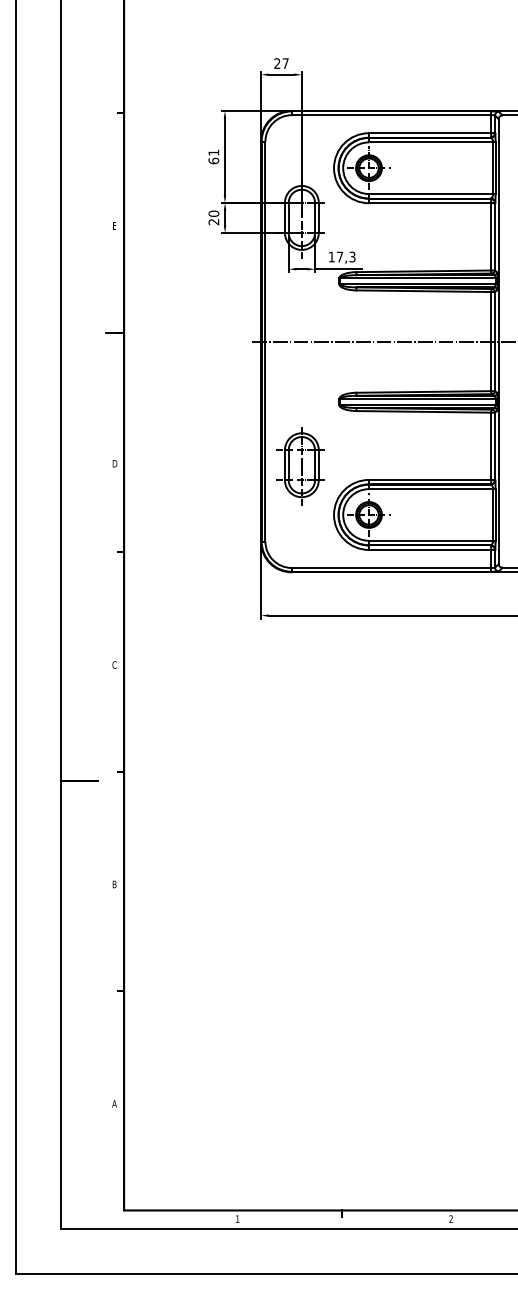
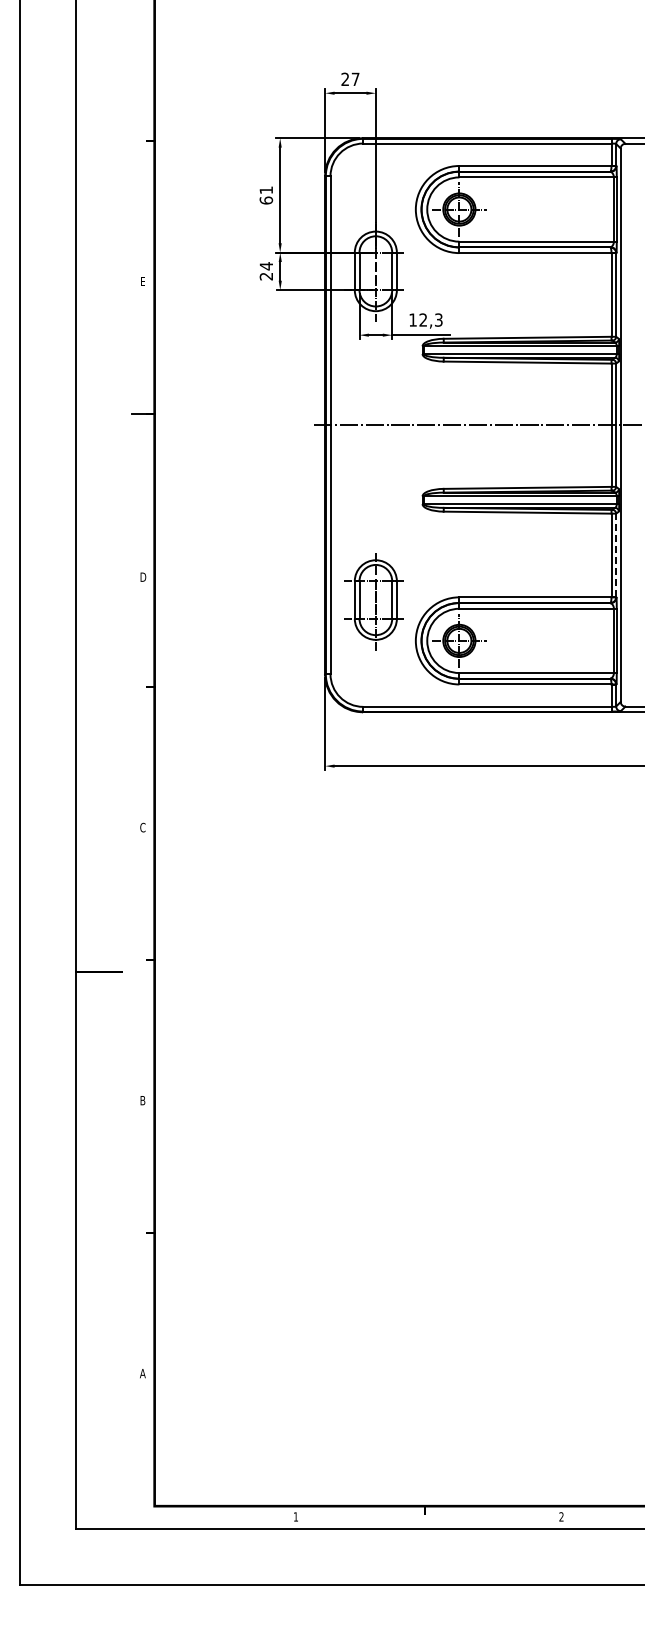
text: (213, 214) -> (266, 266), 20 -> 24
text: (339, 256) -> (422, 319), 17,3 -> 12,3
line: (495, 446) -> (616, 555), solid -> dashed
part: (299, 466) -> (373, 601), moved

